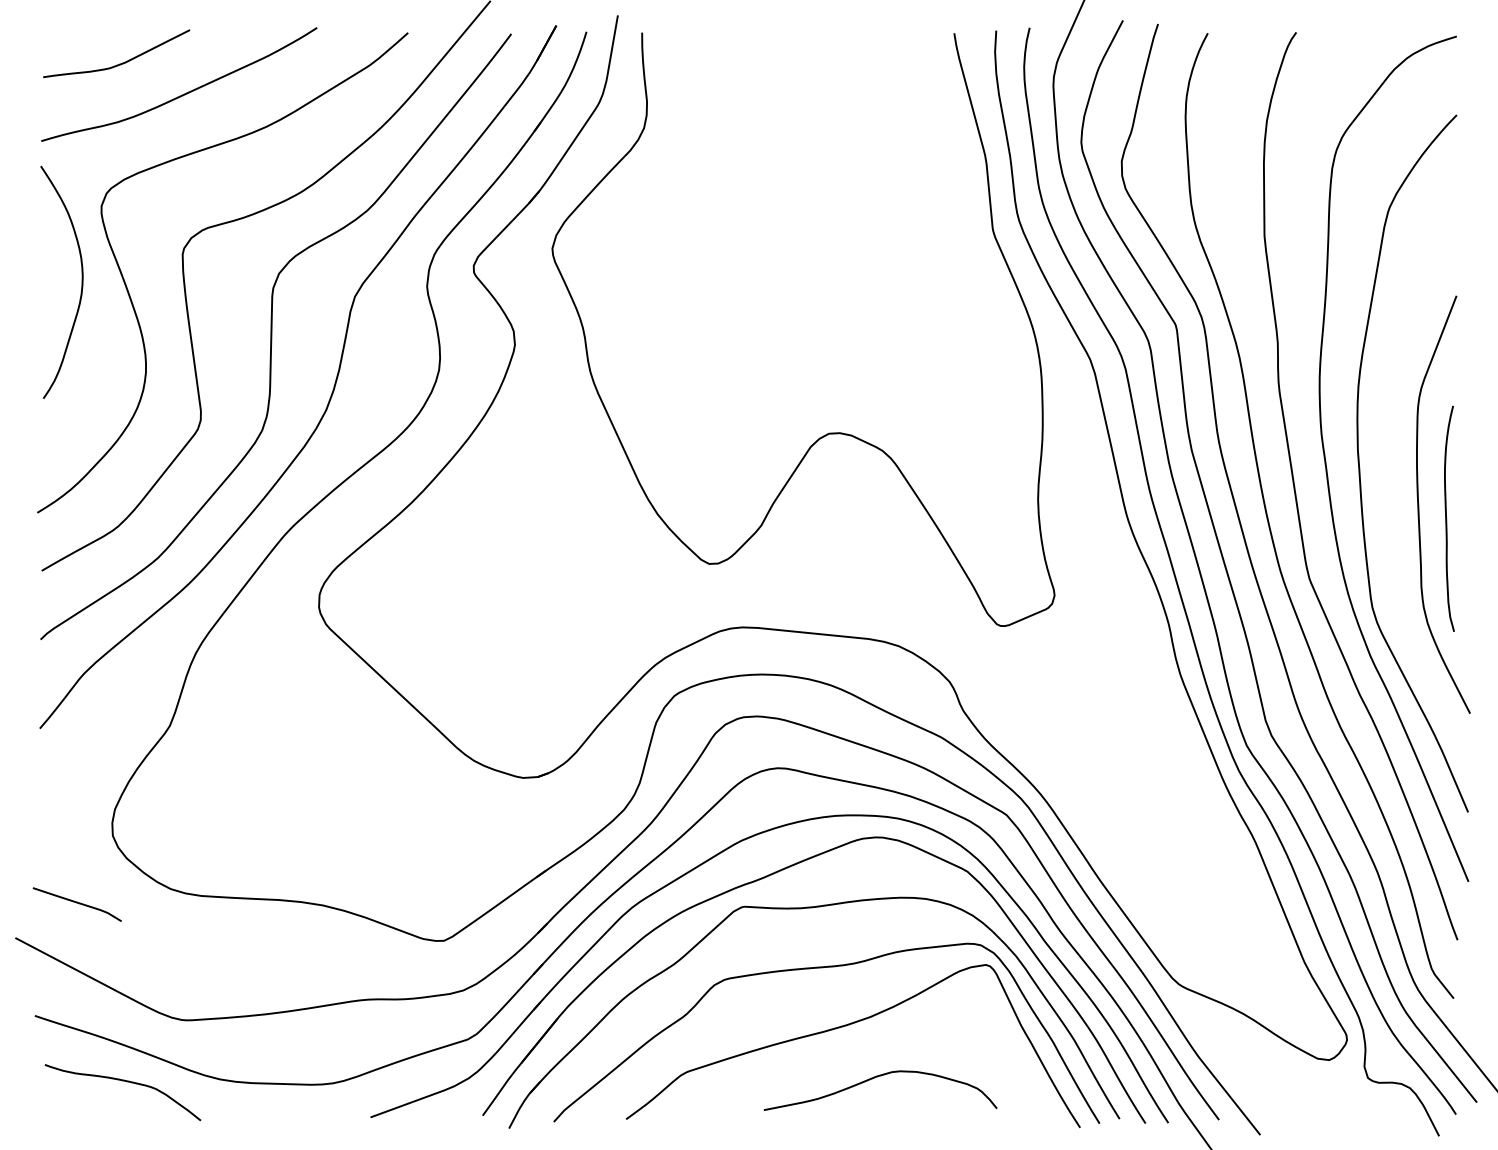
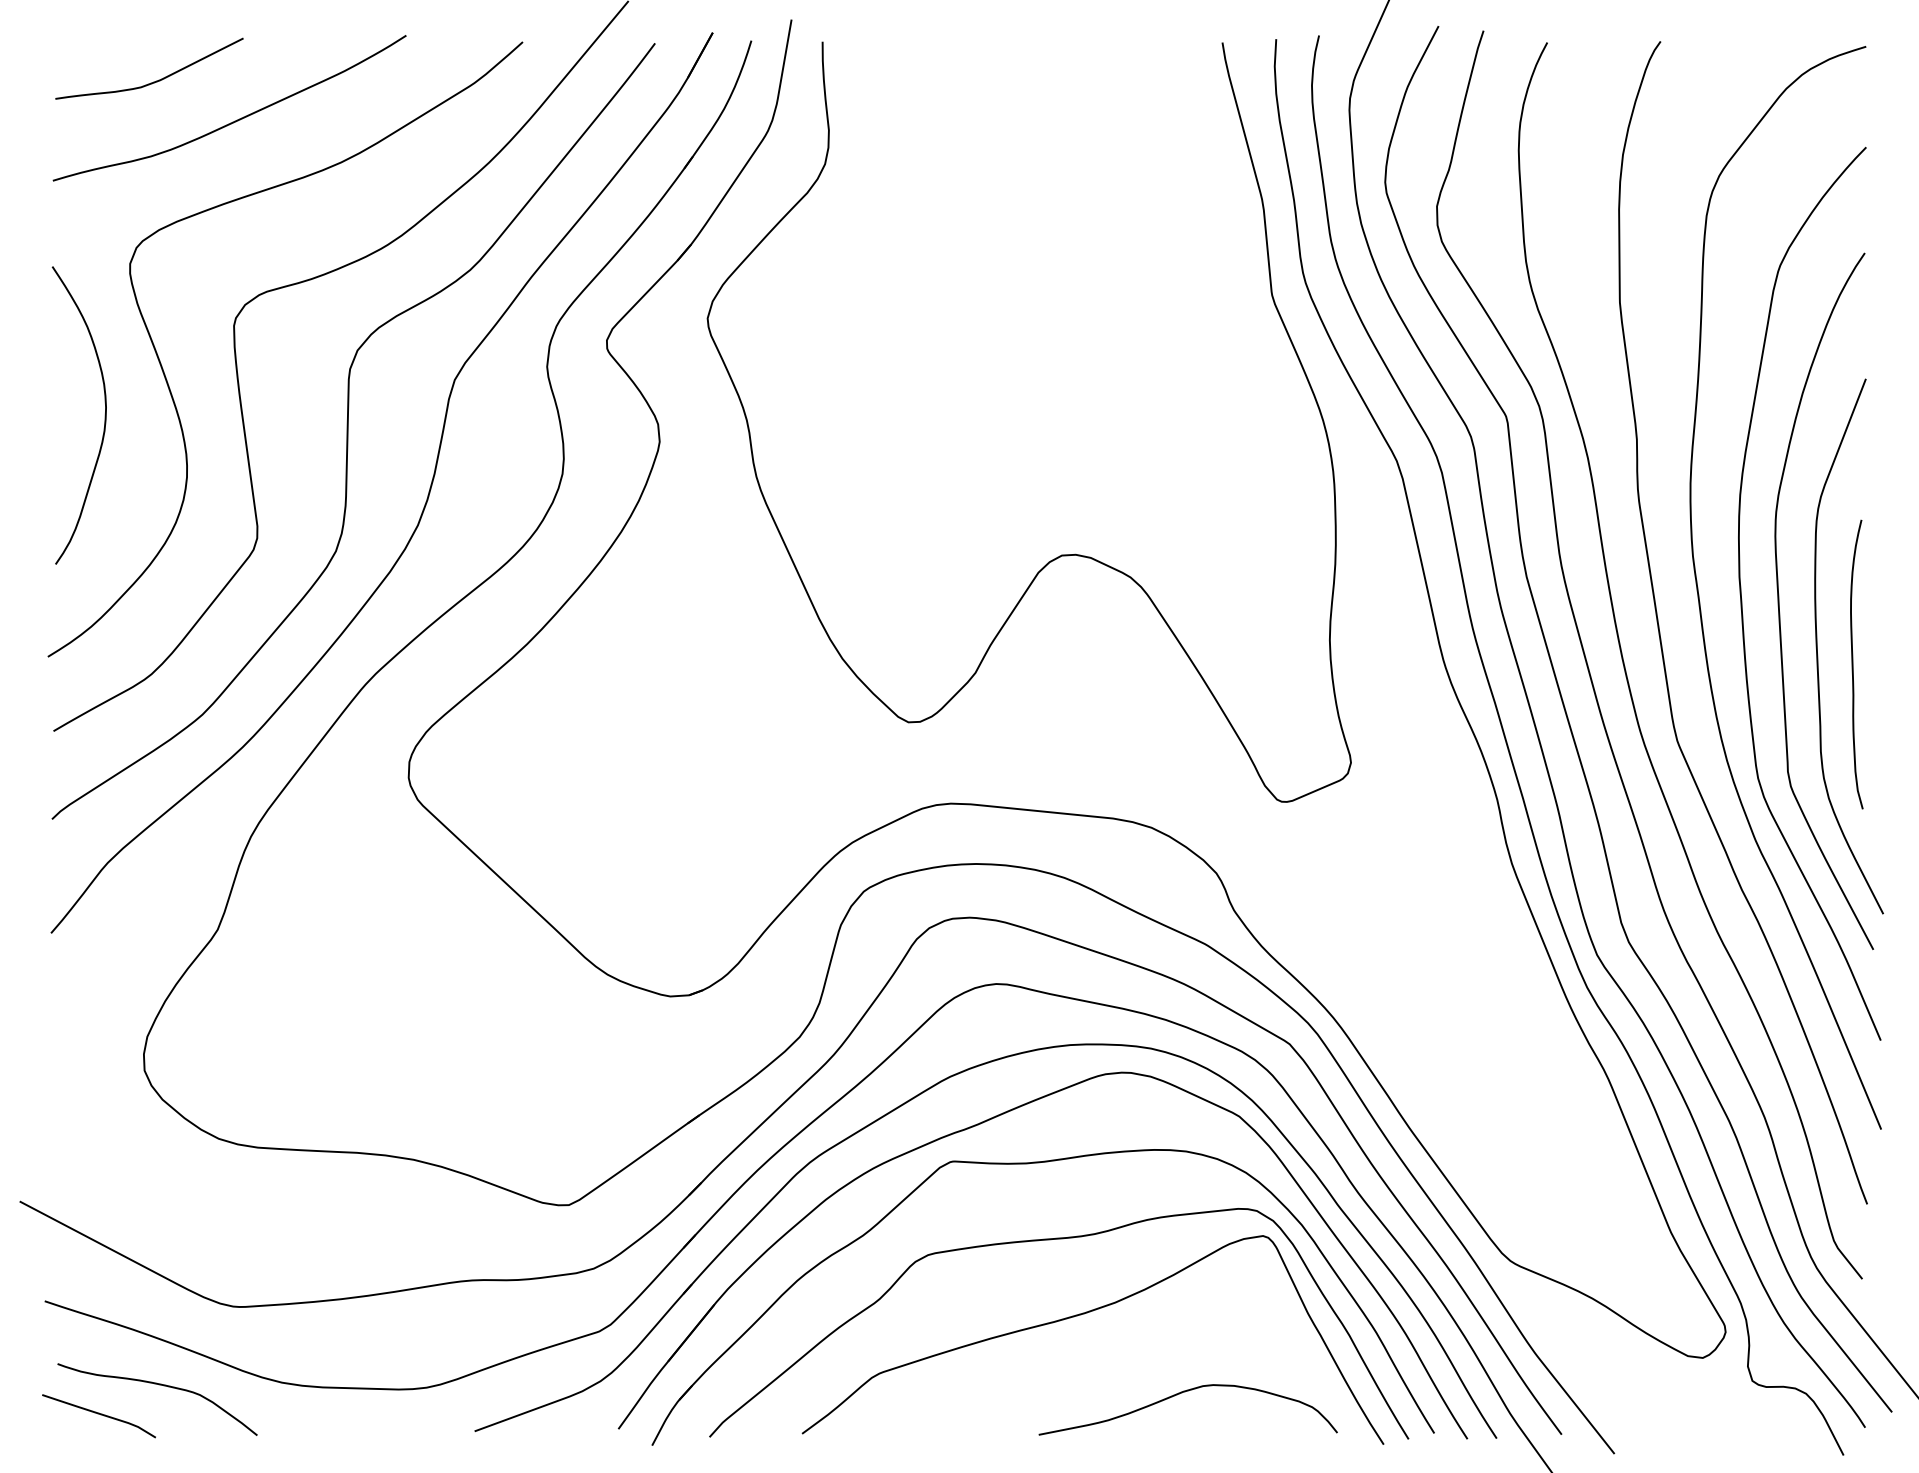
curve: (81, 281) -> (104, 414), moved
curve: (1389, 469) -> (1779, 601), added
curve: (76, 903) -> (98, 1414), moved
curve: (877, 1077) -> (1184, 1393), moved

